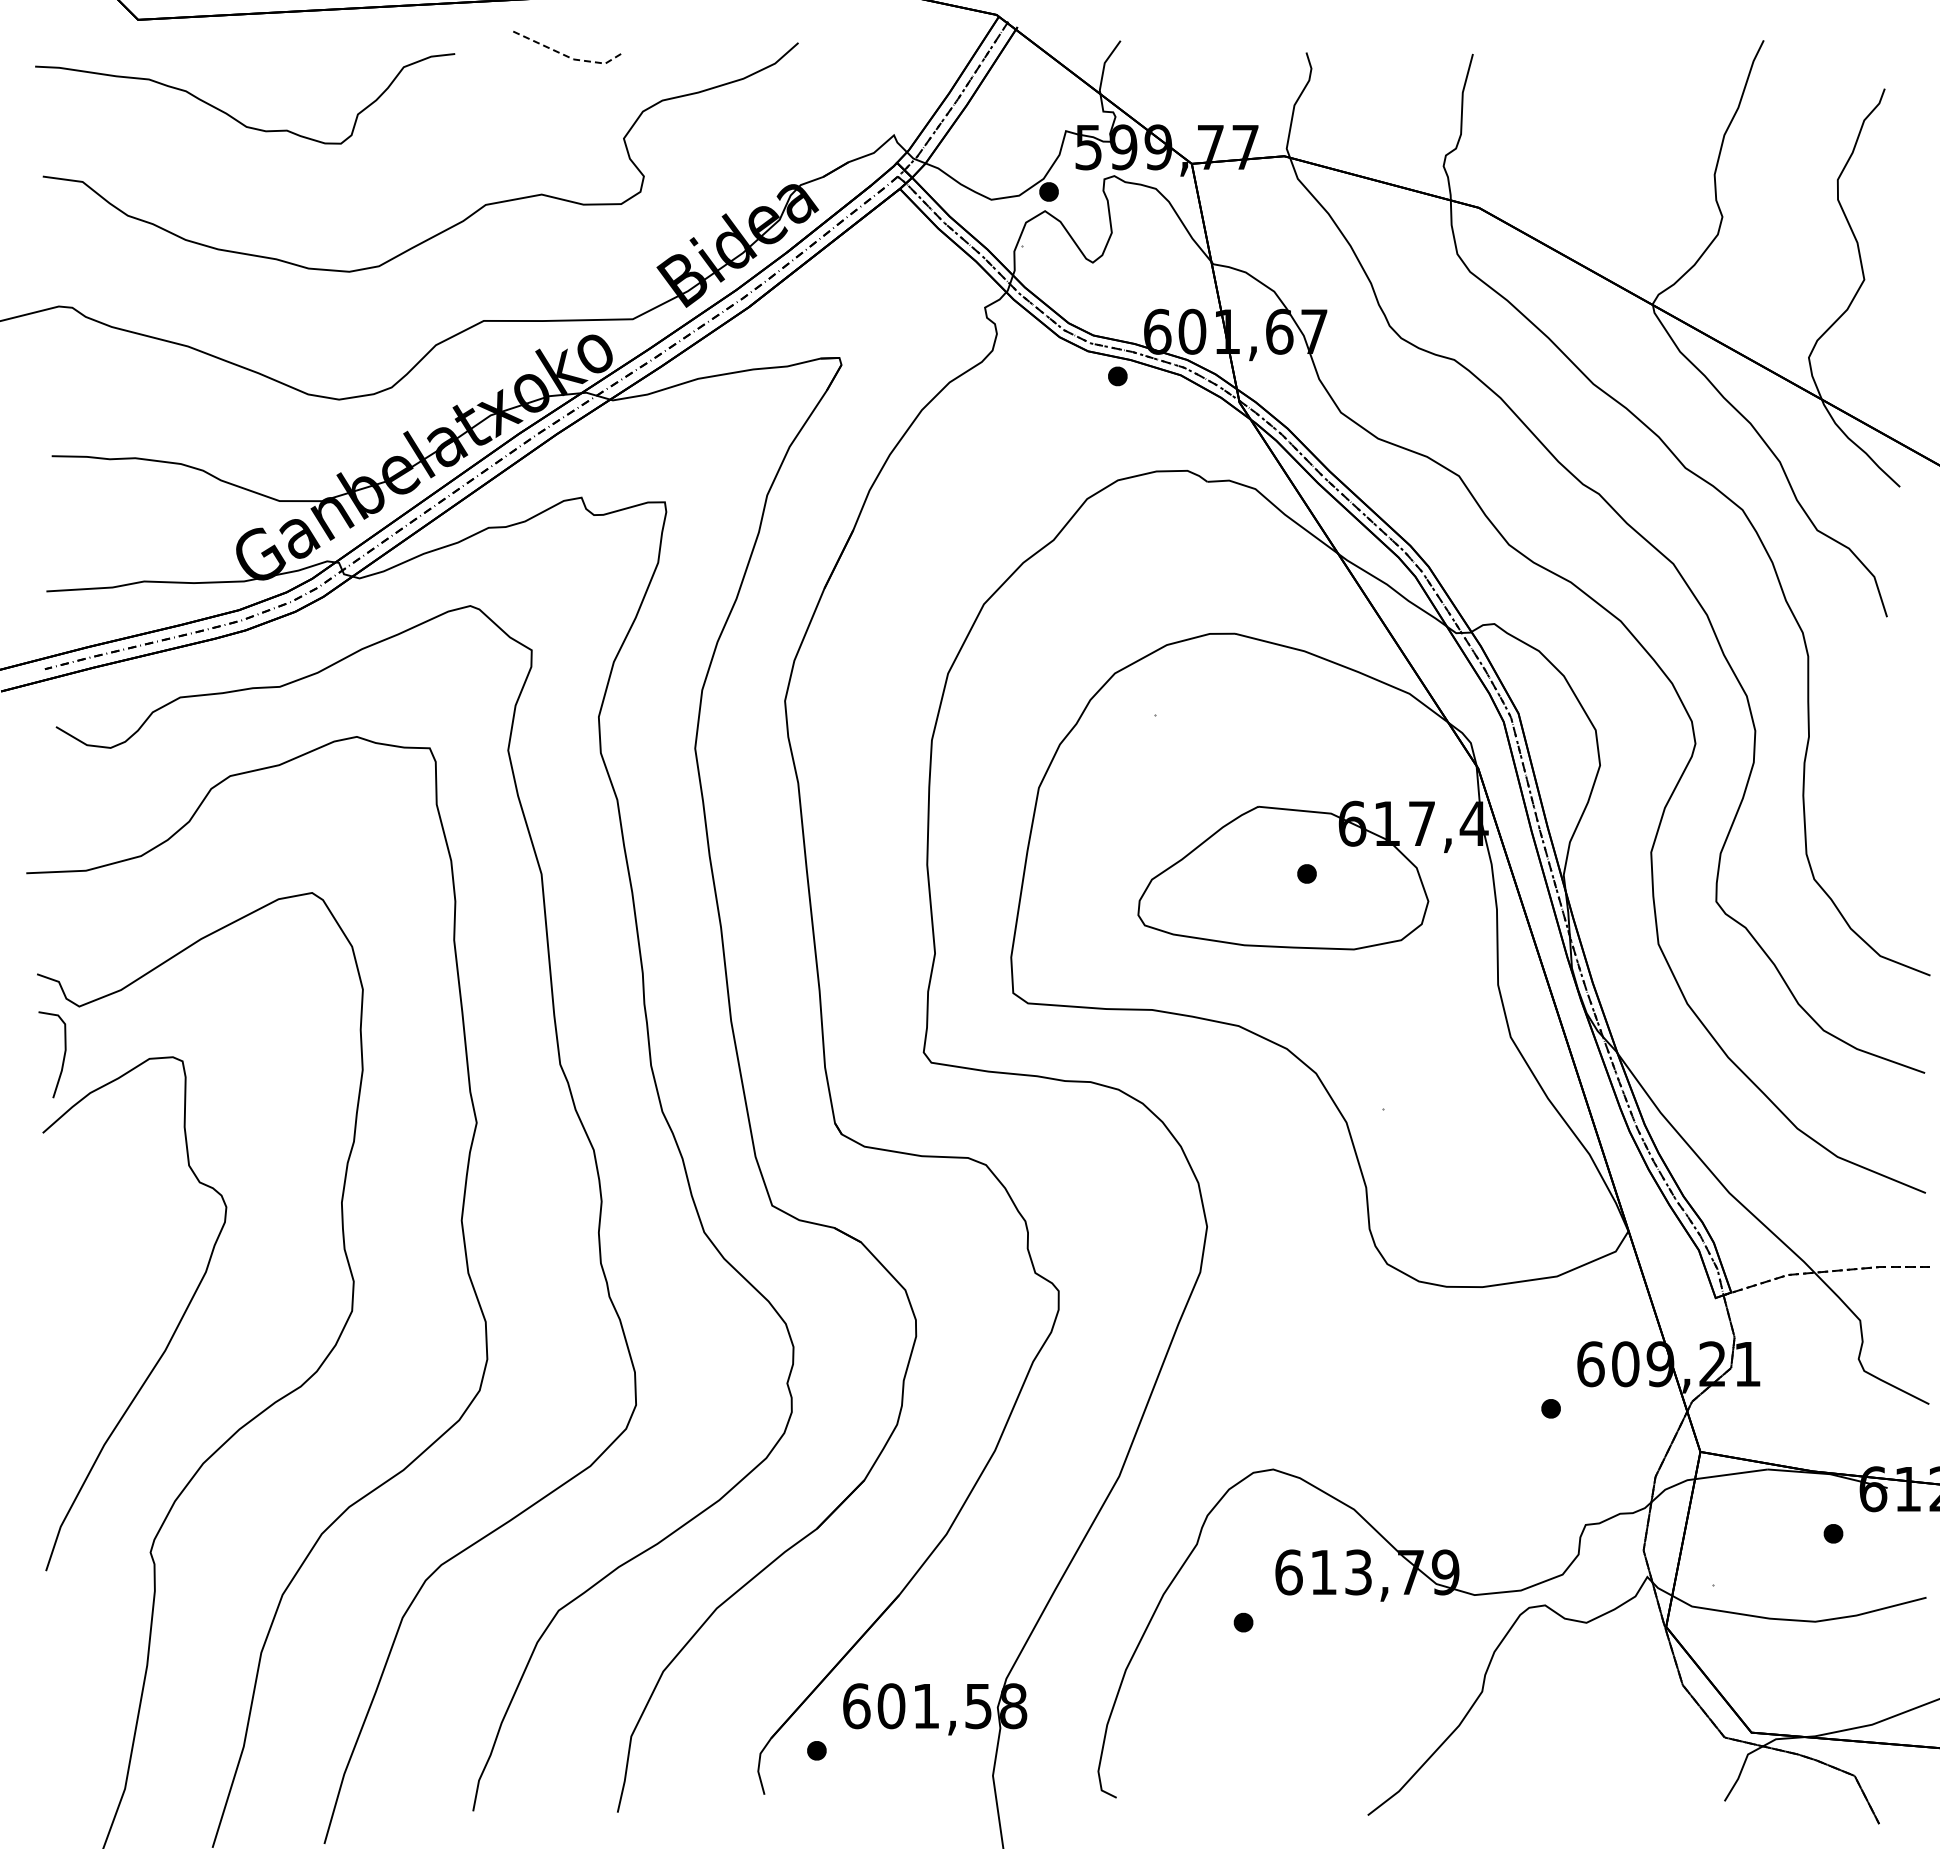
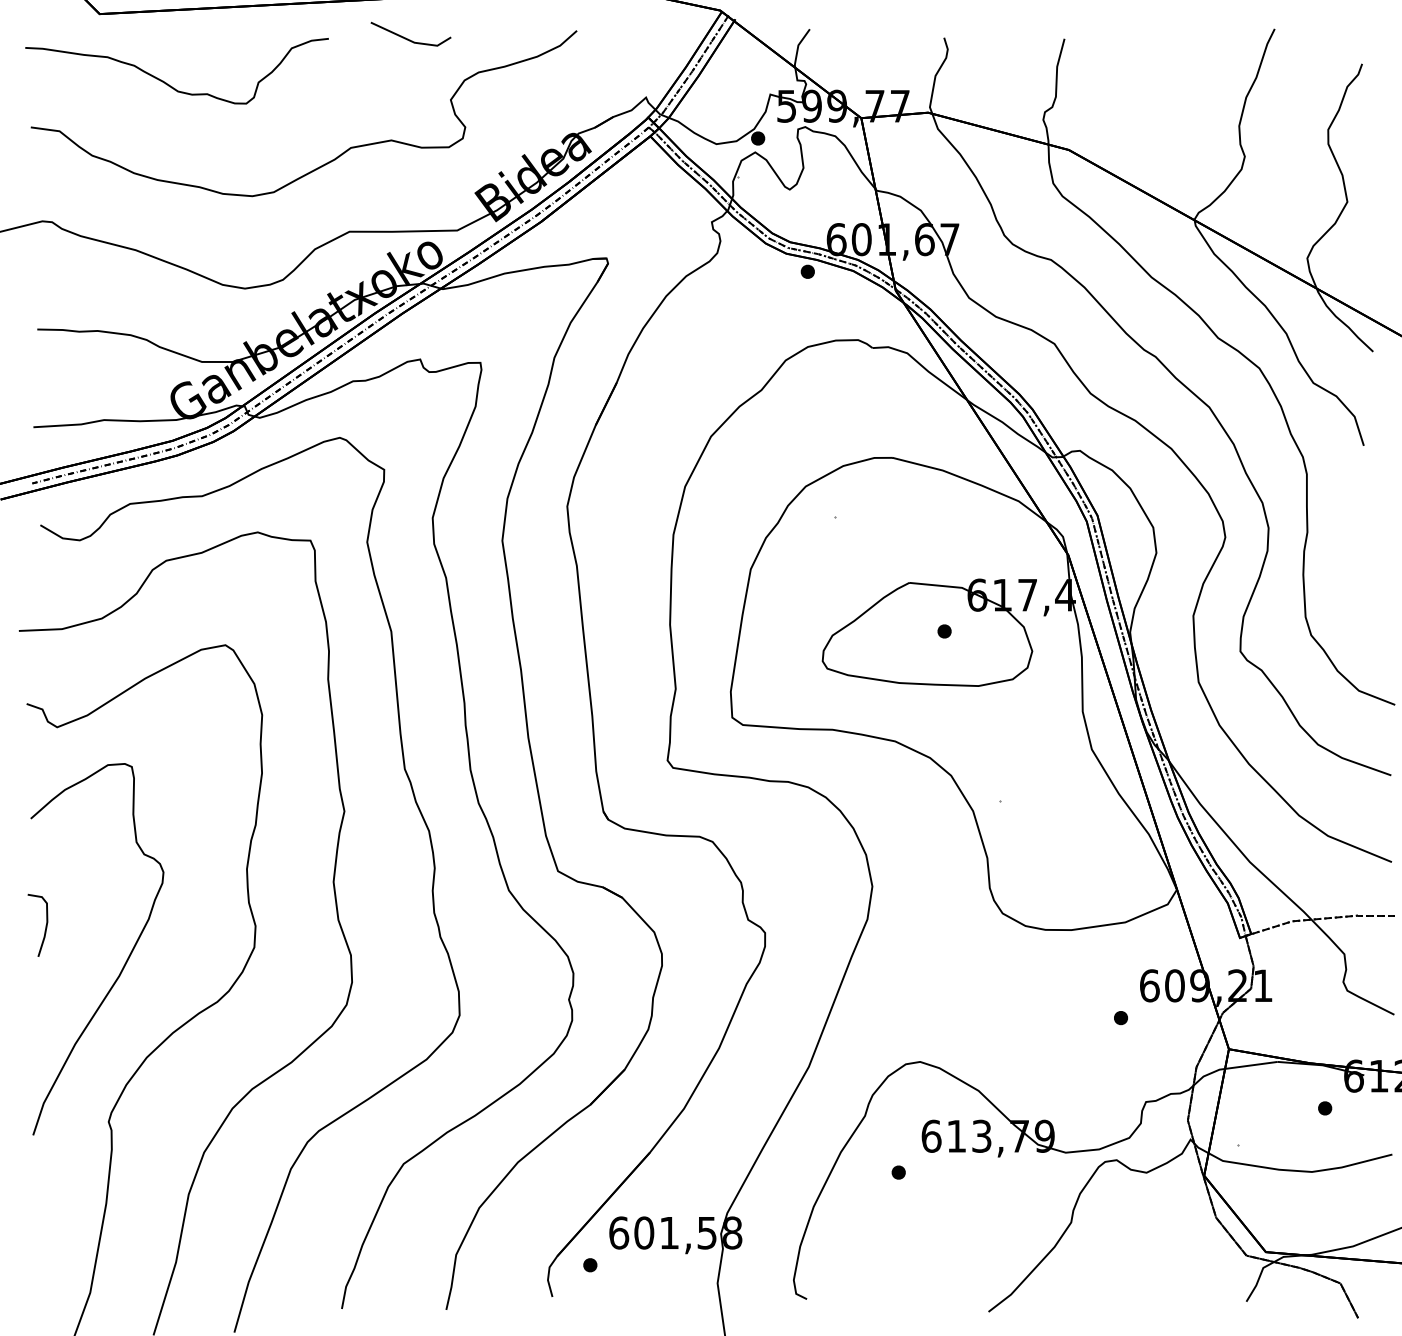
line: (569, 57) -> (411, 41), dashed -> solid
curve: (63, 1055) -> (45, 926), moved

